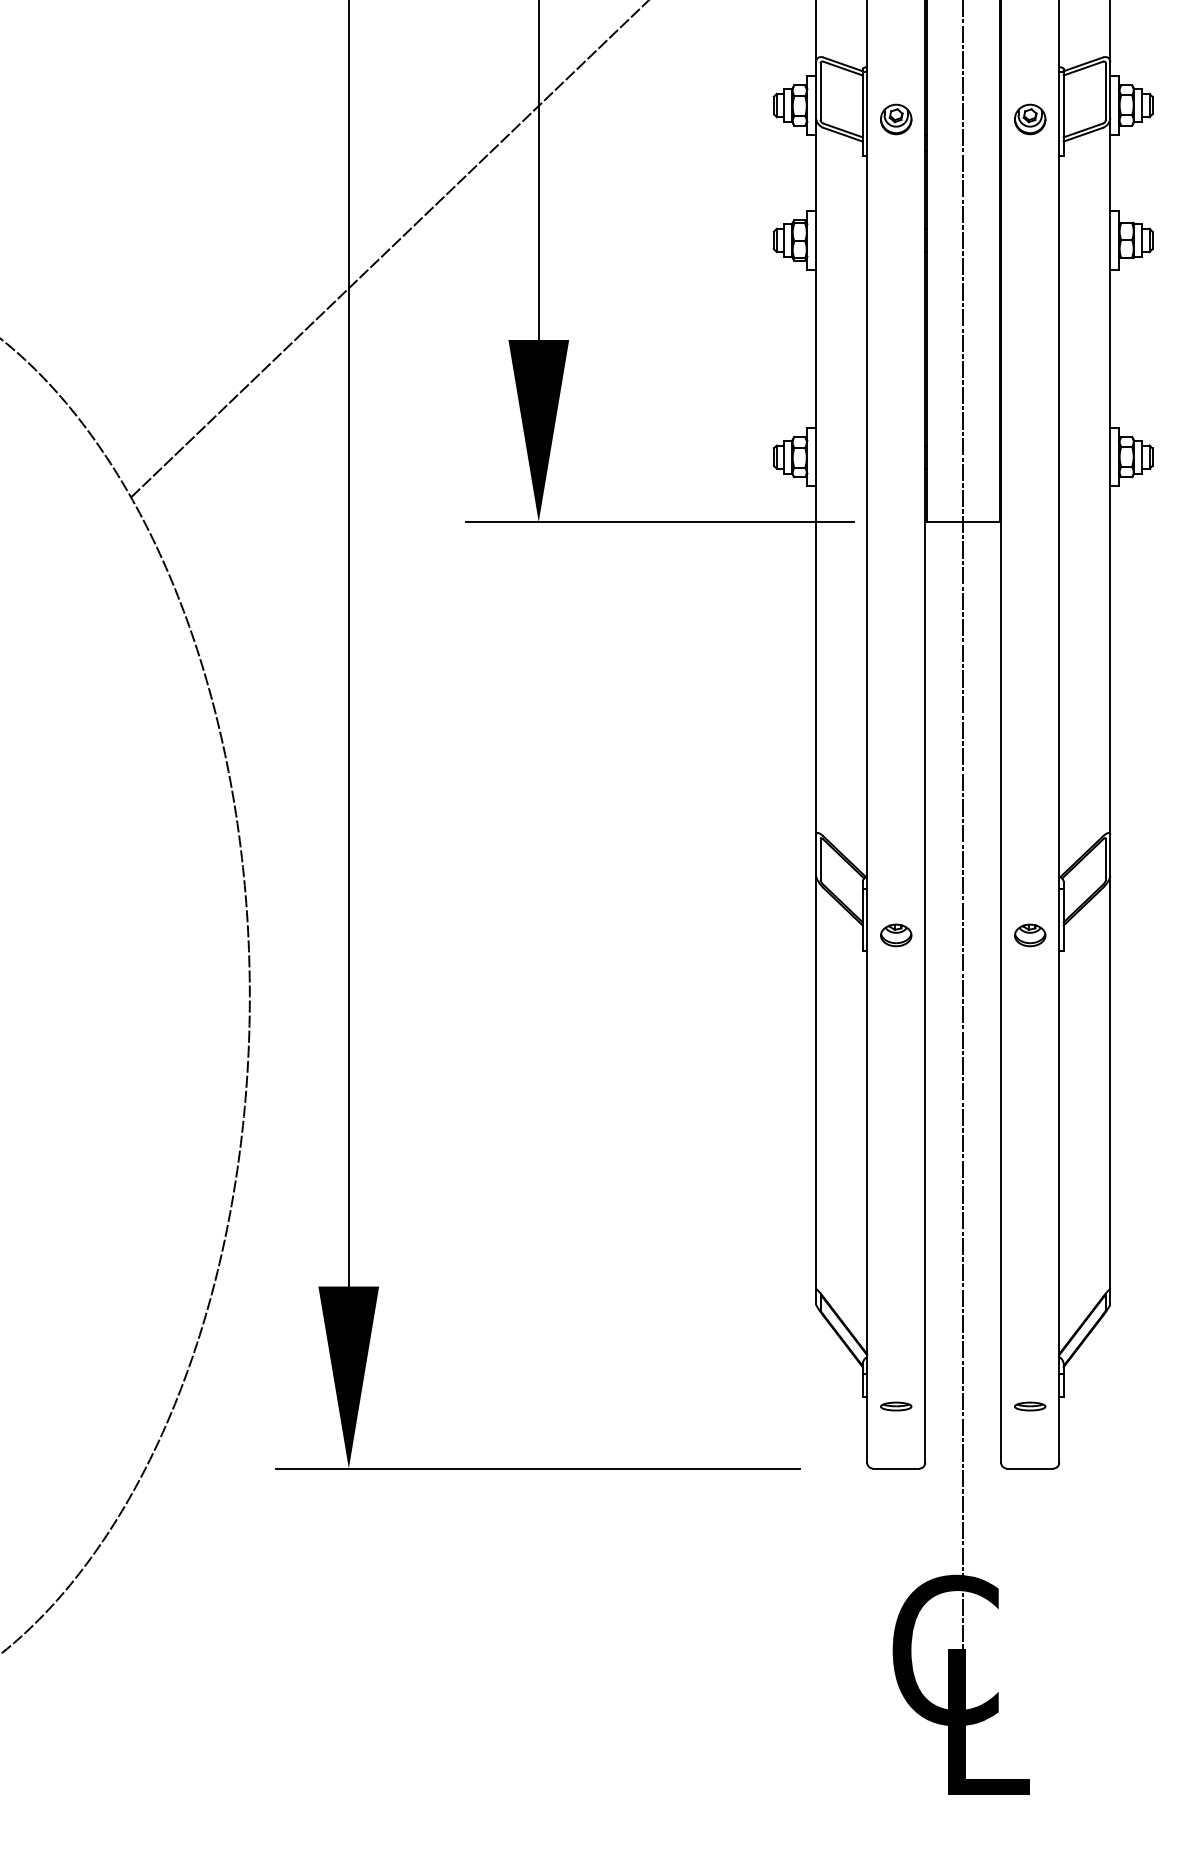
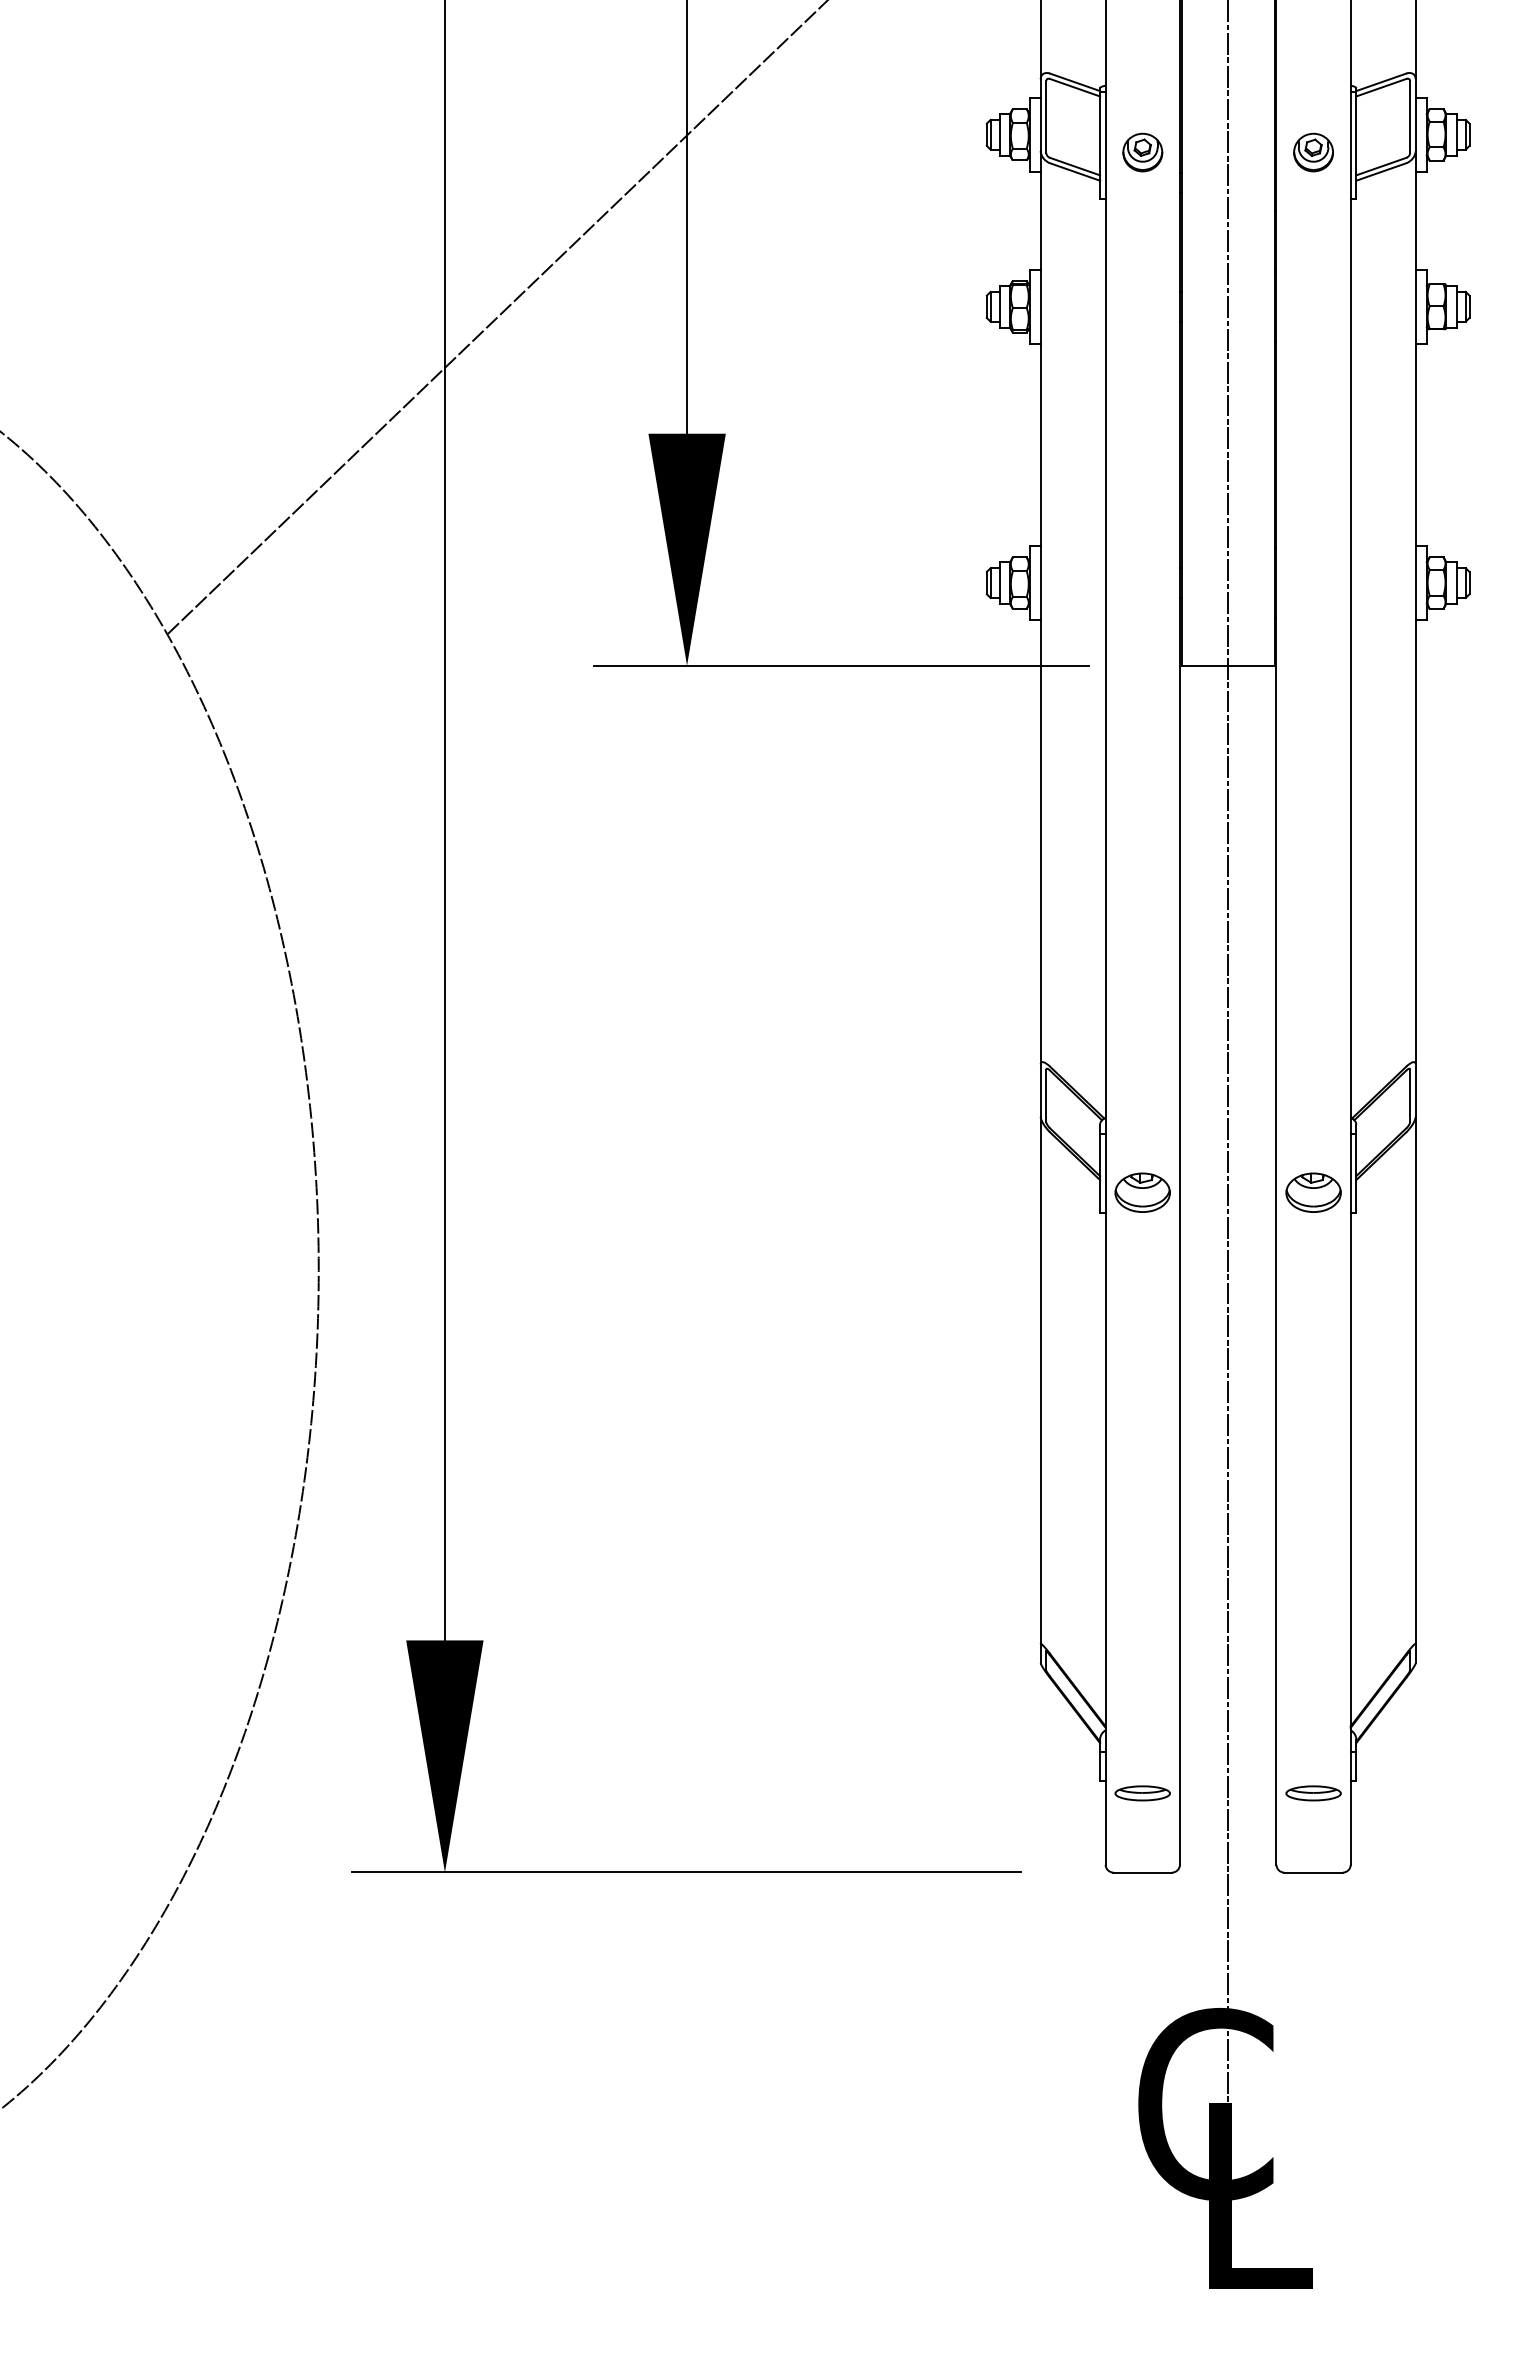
part: (895, 935) -> (1142, 1192), size x1.4
part: (1030, 935) -> (1313, 1192), size x1.4
part: (895, 1406) -> (1142, 1793), size x1.4
part: (1030, 1406) -> (1313, 1793), size x1.4

